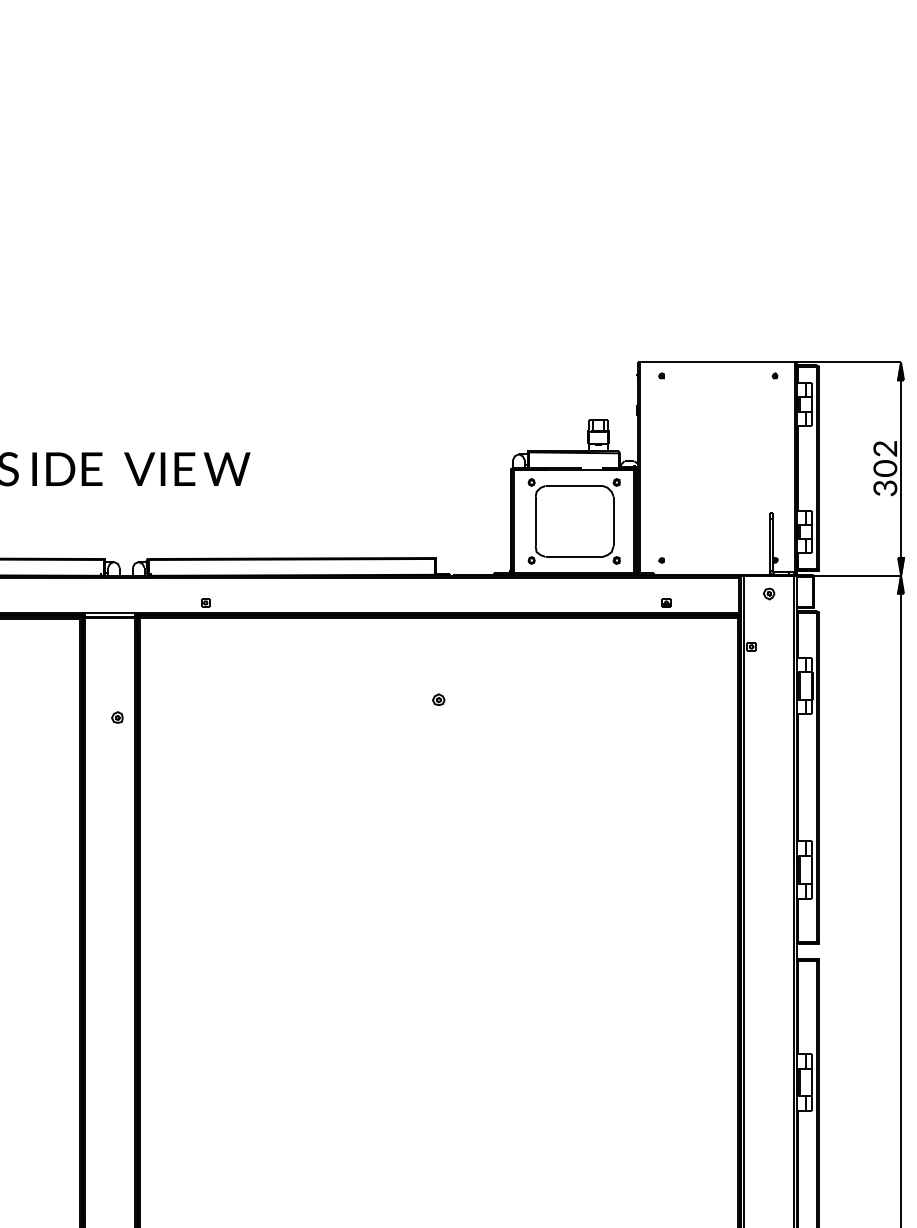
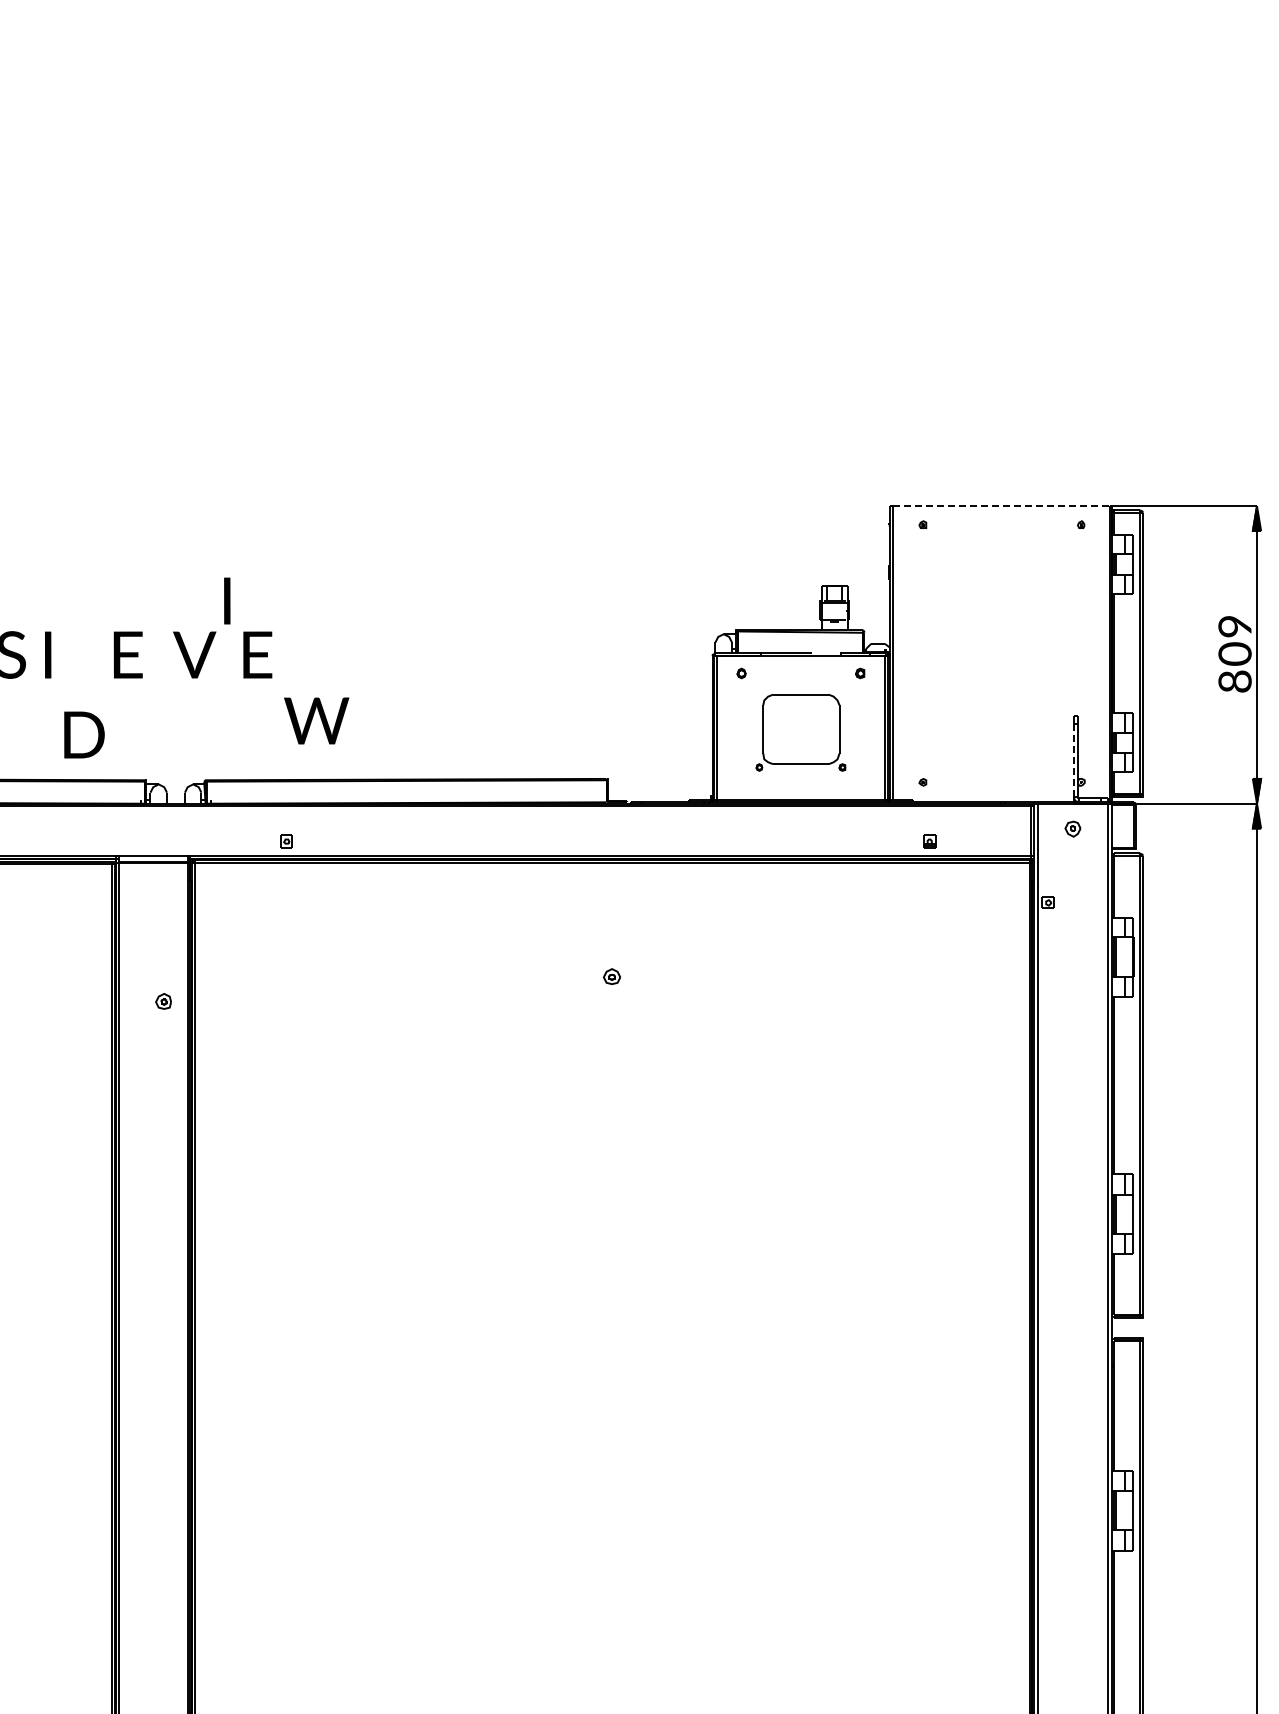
line: (717, 362) -> (1001, 506), solid -> dashed
text: (885, 448) -> (1235, 626), 2 -> 9
text: (60, 468) -> (84, 734), moved
text: (163, 468) -> (227, 600), moved
text: (227, 468) -> (316, 720), moved
text: (884, 488) -> (1234, 681), 3 -> 8
part: (573, 524) -> (800, 732), size x0.7
line: (769, 544) -> (1073, 760), solid -> dashed

